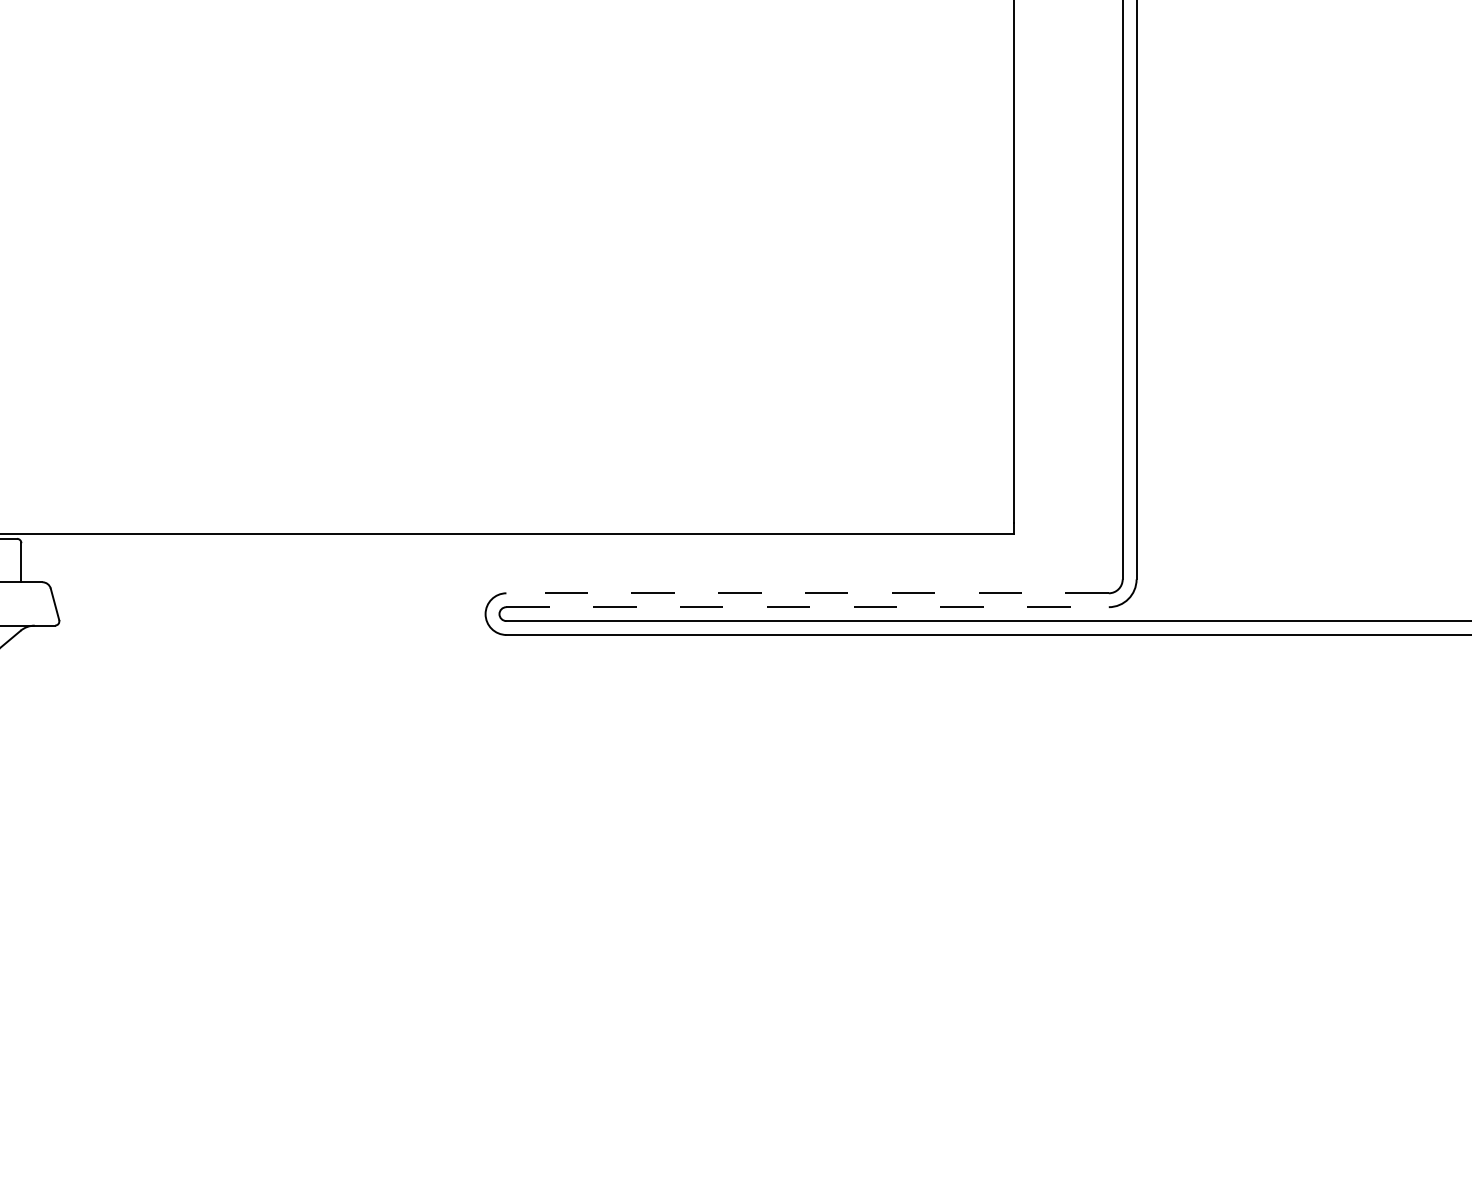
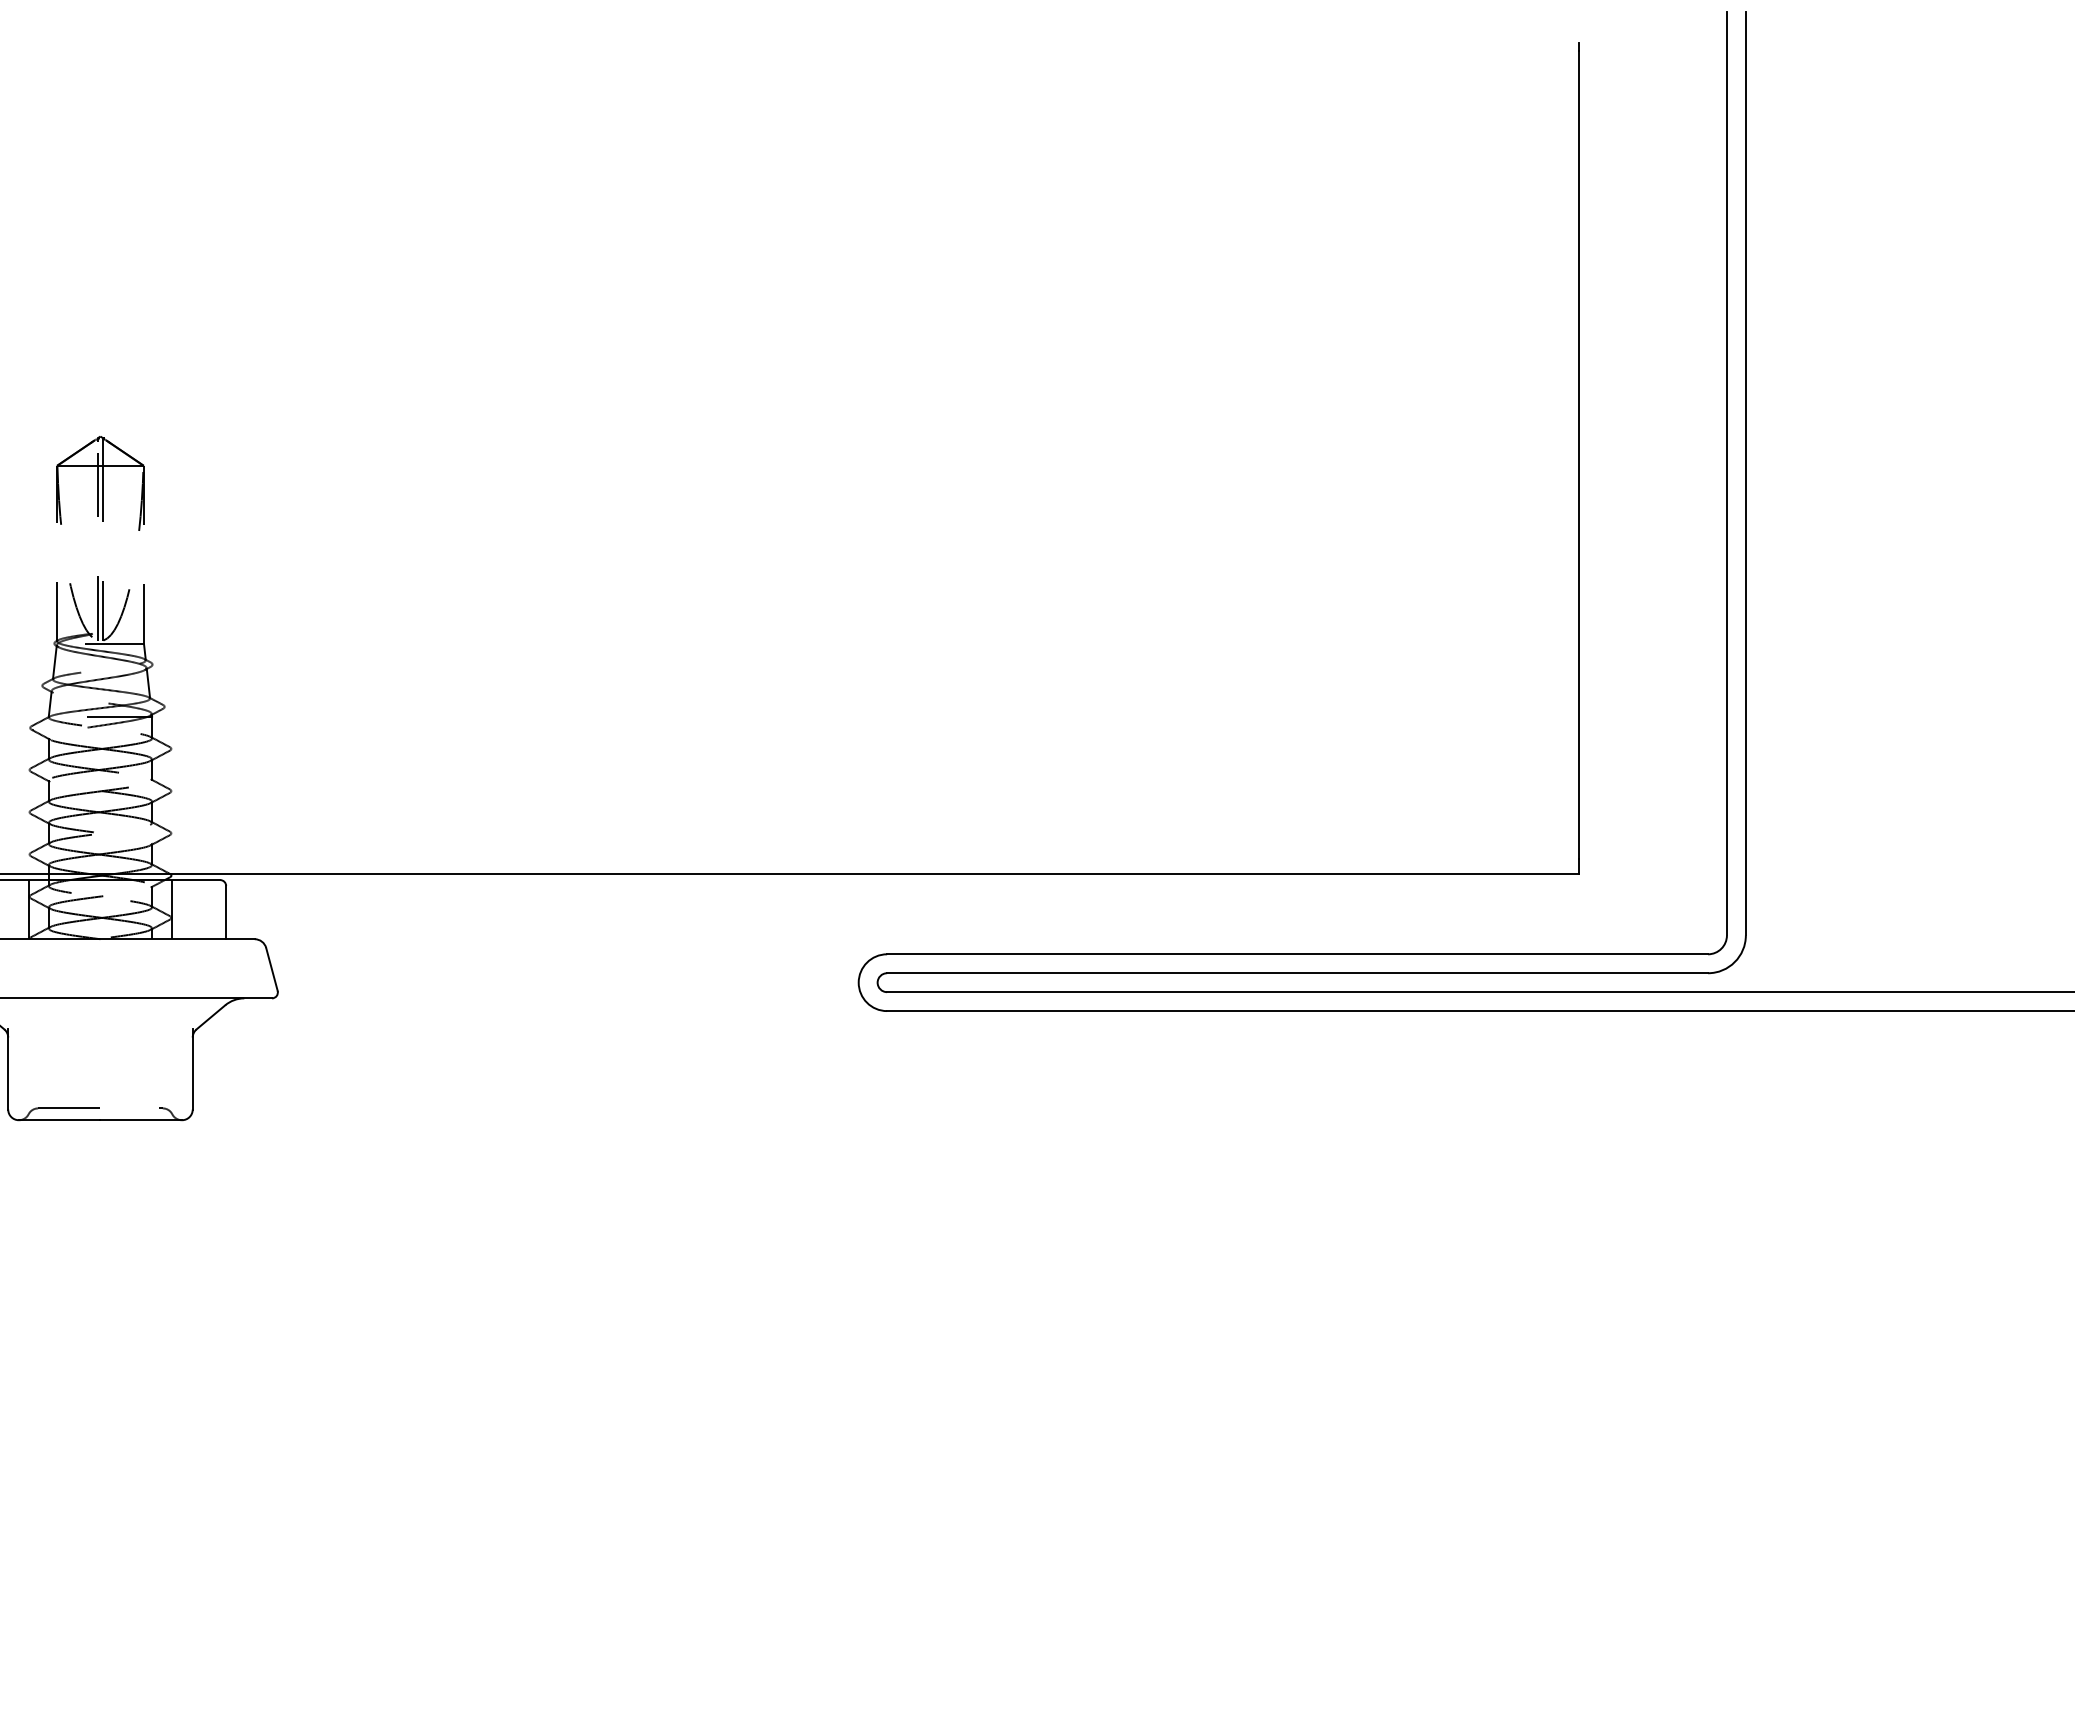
line: (807, 593) -> (1297, 954), dashed -> solid
line: (808, 607) -> (1298, 973), dashed -> solid

